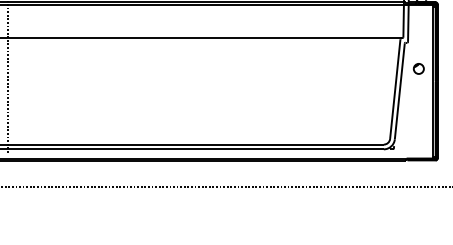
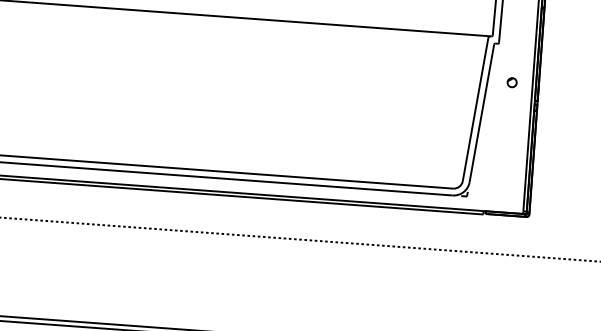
part: (419, 68) -> (512, 82), size x0.62

